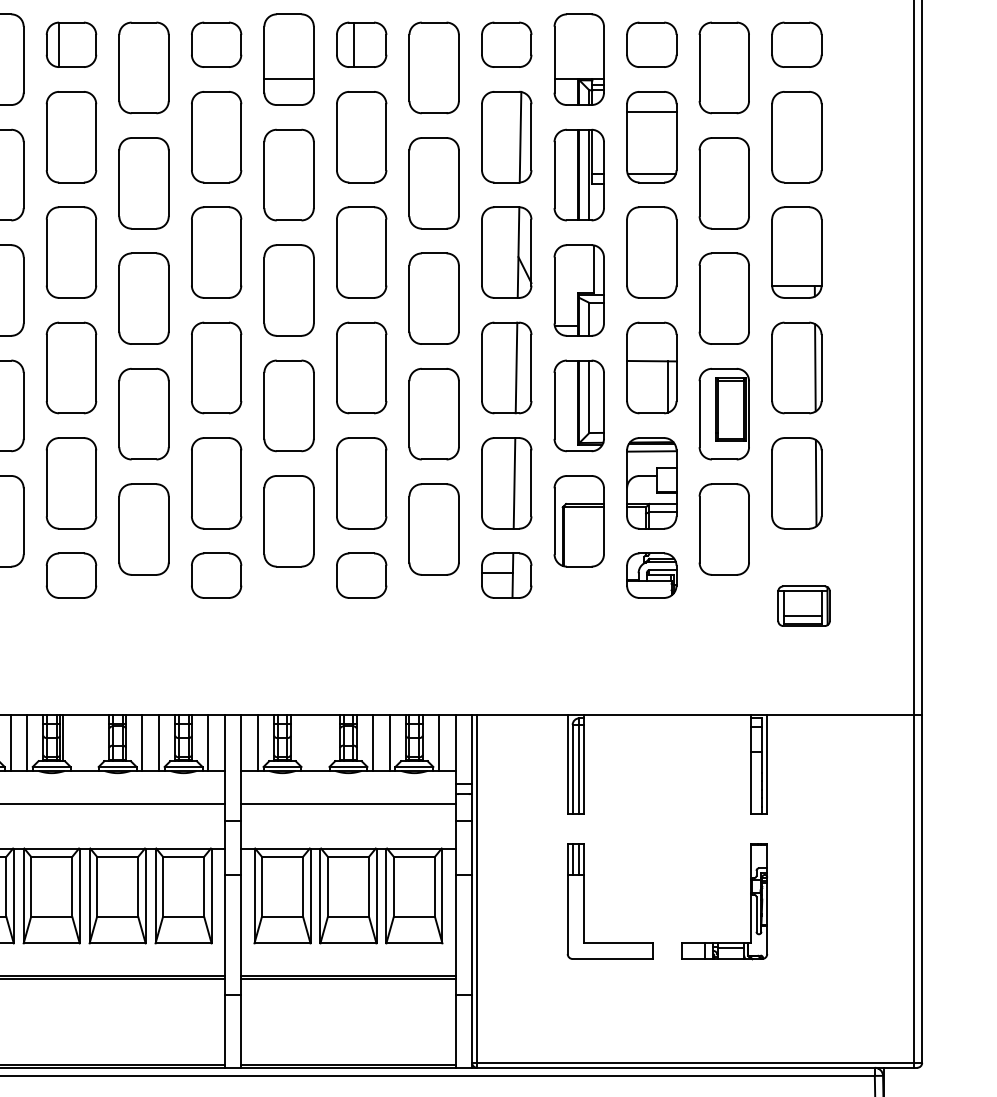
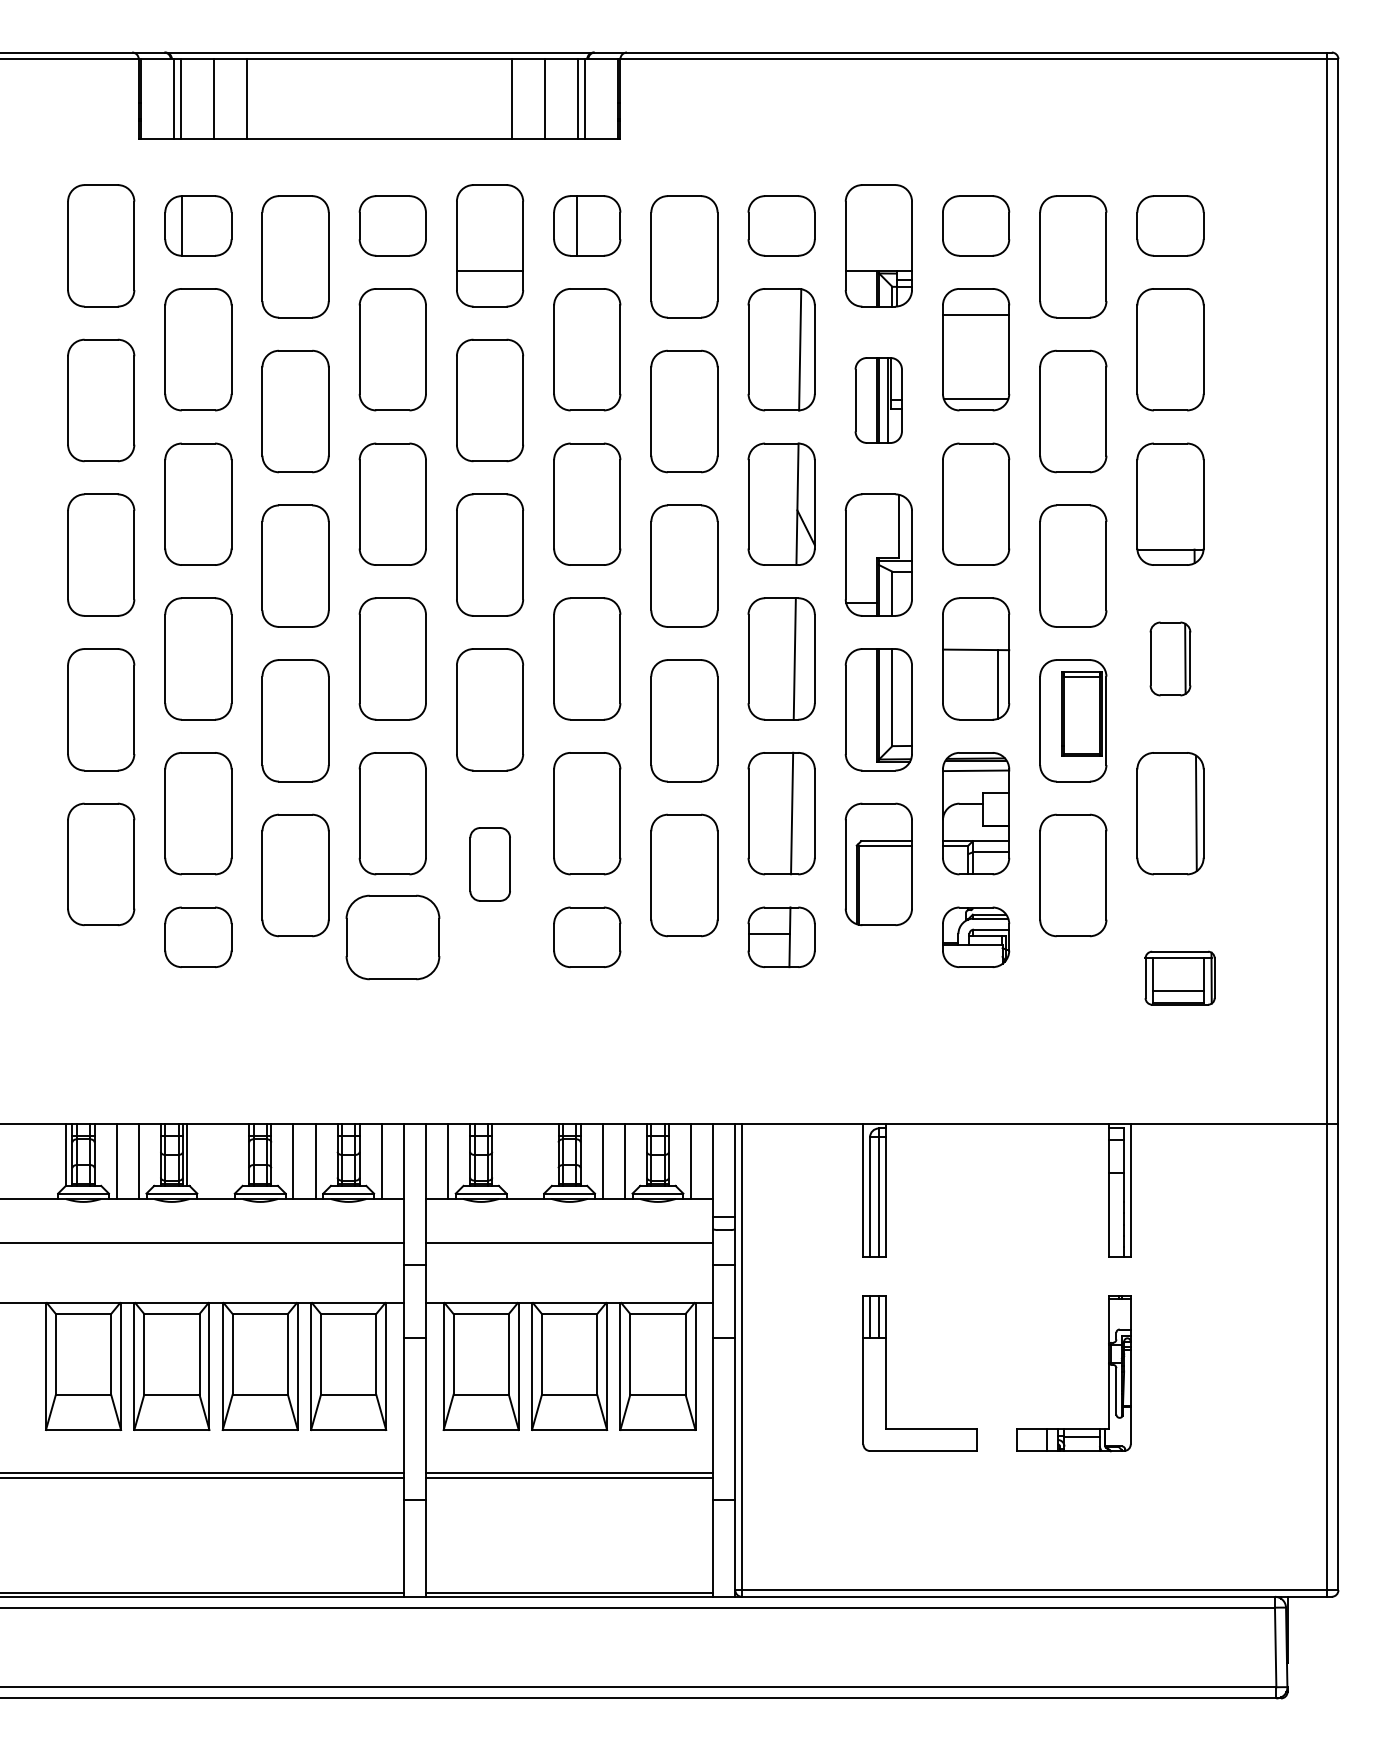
part: (578, 175) -> (878, 400), size x0.7
part: (796, 367) -> (1170, 658), size x0.6
part: (289, 521) -> (490, 864), size x0.6
part: (216, 575) -> (392, 936), size x1.4

